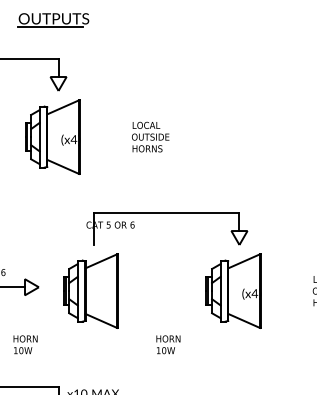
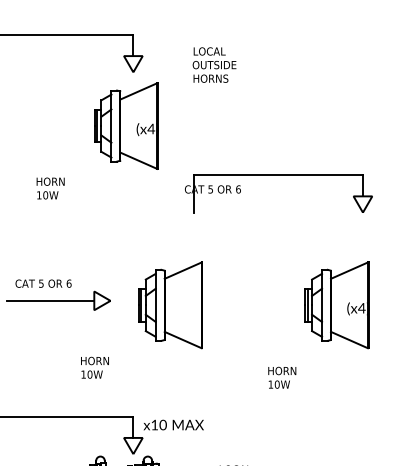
text: (150, 136) -> (214, 64), moved
part: (166, 213) -> (278, 175), moved
text: (168, 344) -> (282, 377), moved

